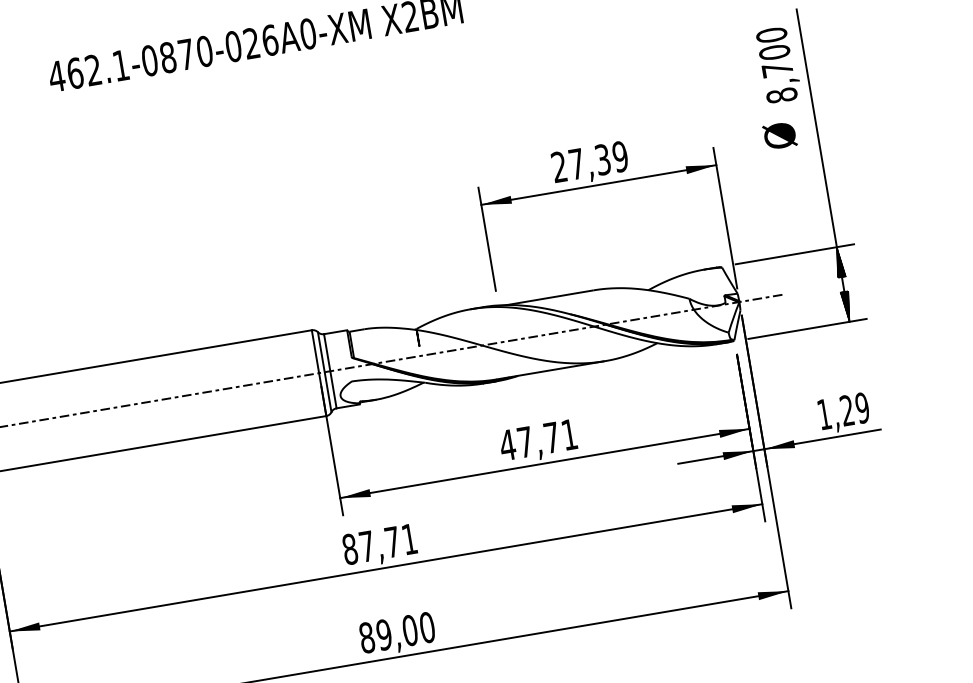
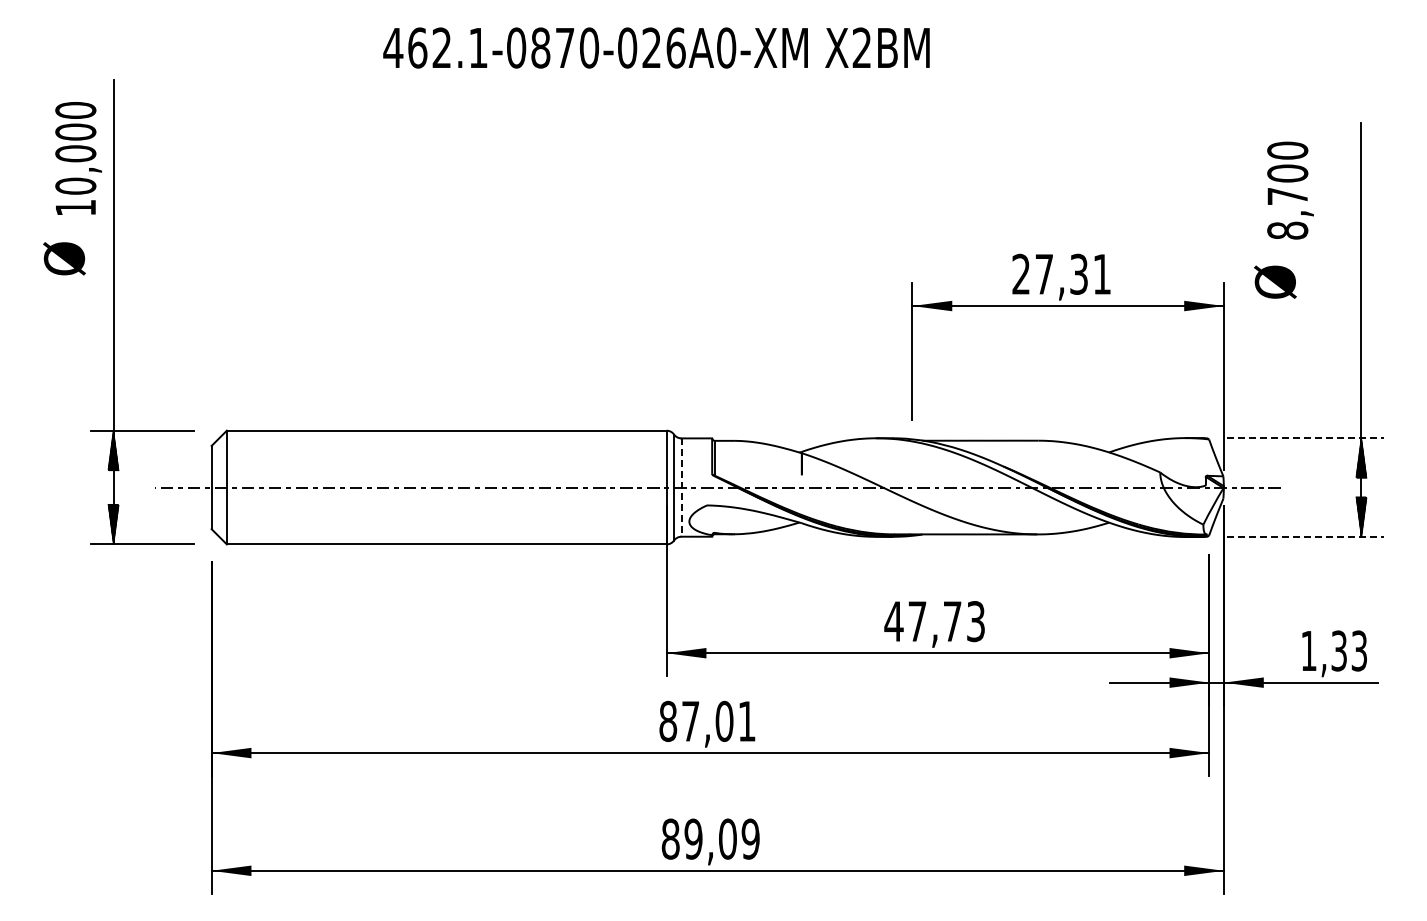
text: (778, 64) -> (1290, 190), moved
text: (779, 135) -> (1275, 281), moved
text: (620, 156) -> (1102, 273), 27,39 -> 27,31
line: (795, 254) -> (1306, 438), solid -> dashed
line: (808, 329) -> (1306, 537), solid -> dashed
line: (330, 371) -> (681, 488), solid -> dashed
text: (854, 408) -> (1349, 650), 1,29 -> 1,33
text: (569, 434) -> (975, 621), 47,71 -> 47,73
text: (392, 541) -> (724, 720), 87,71 -> 87,01
text: (427, 627) -> (750, 838), 89,00 -> 89,09

